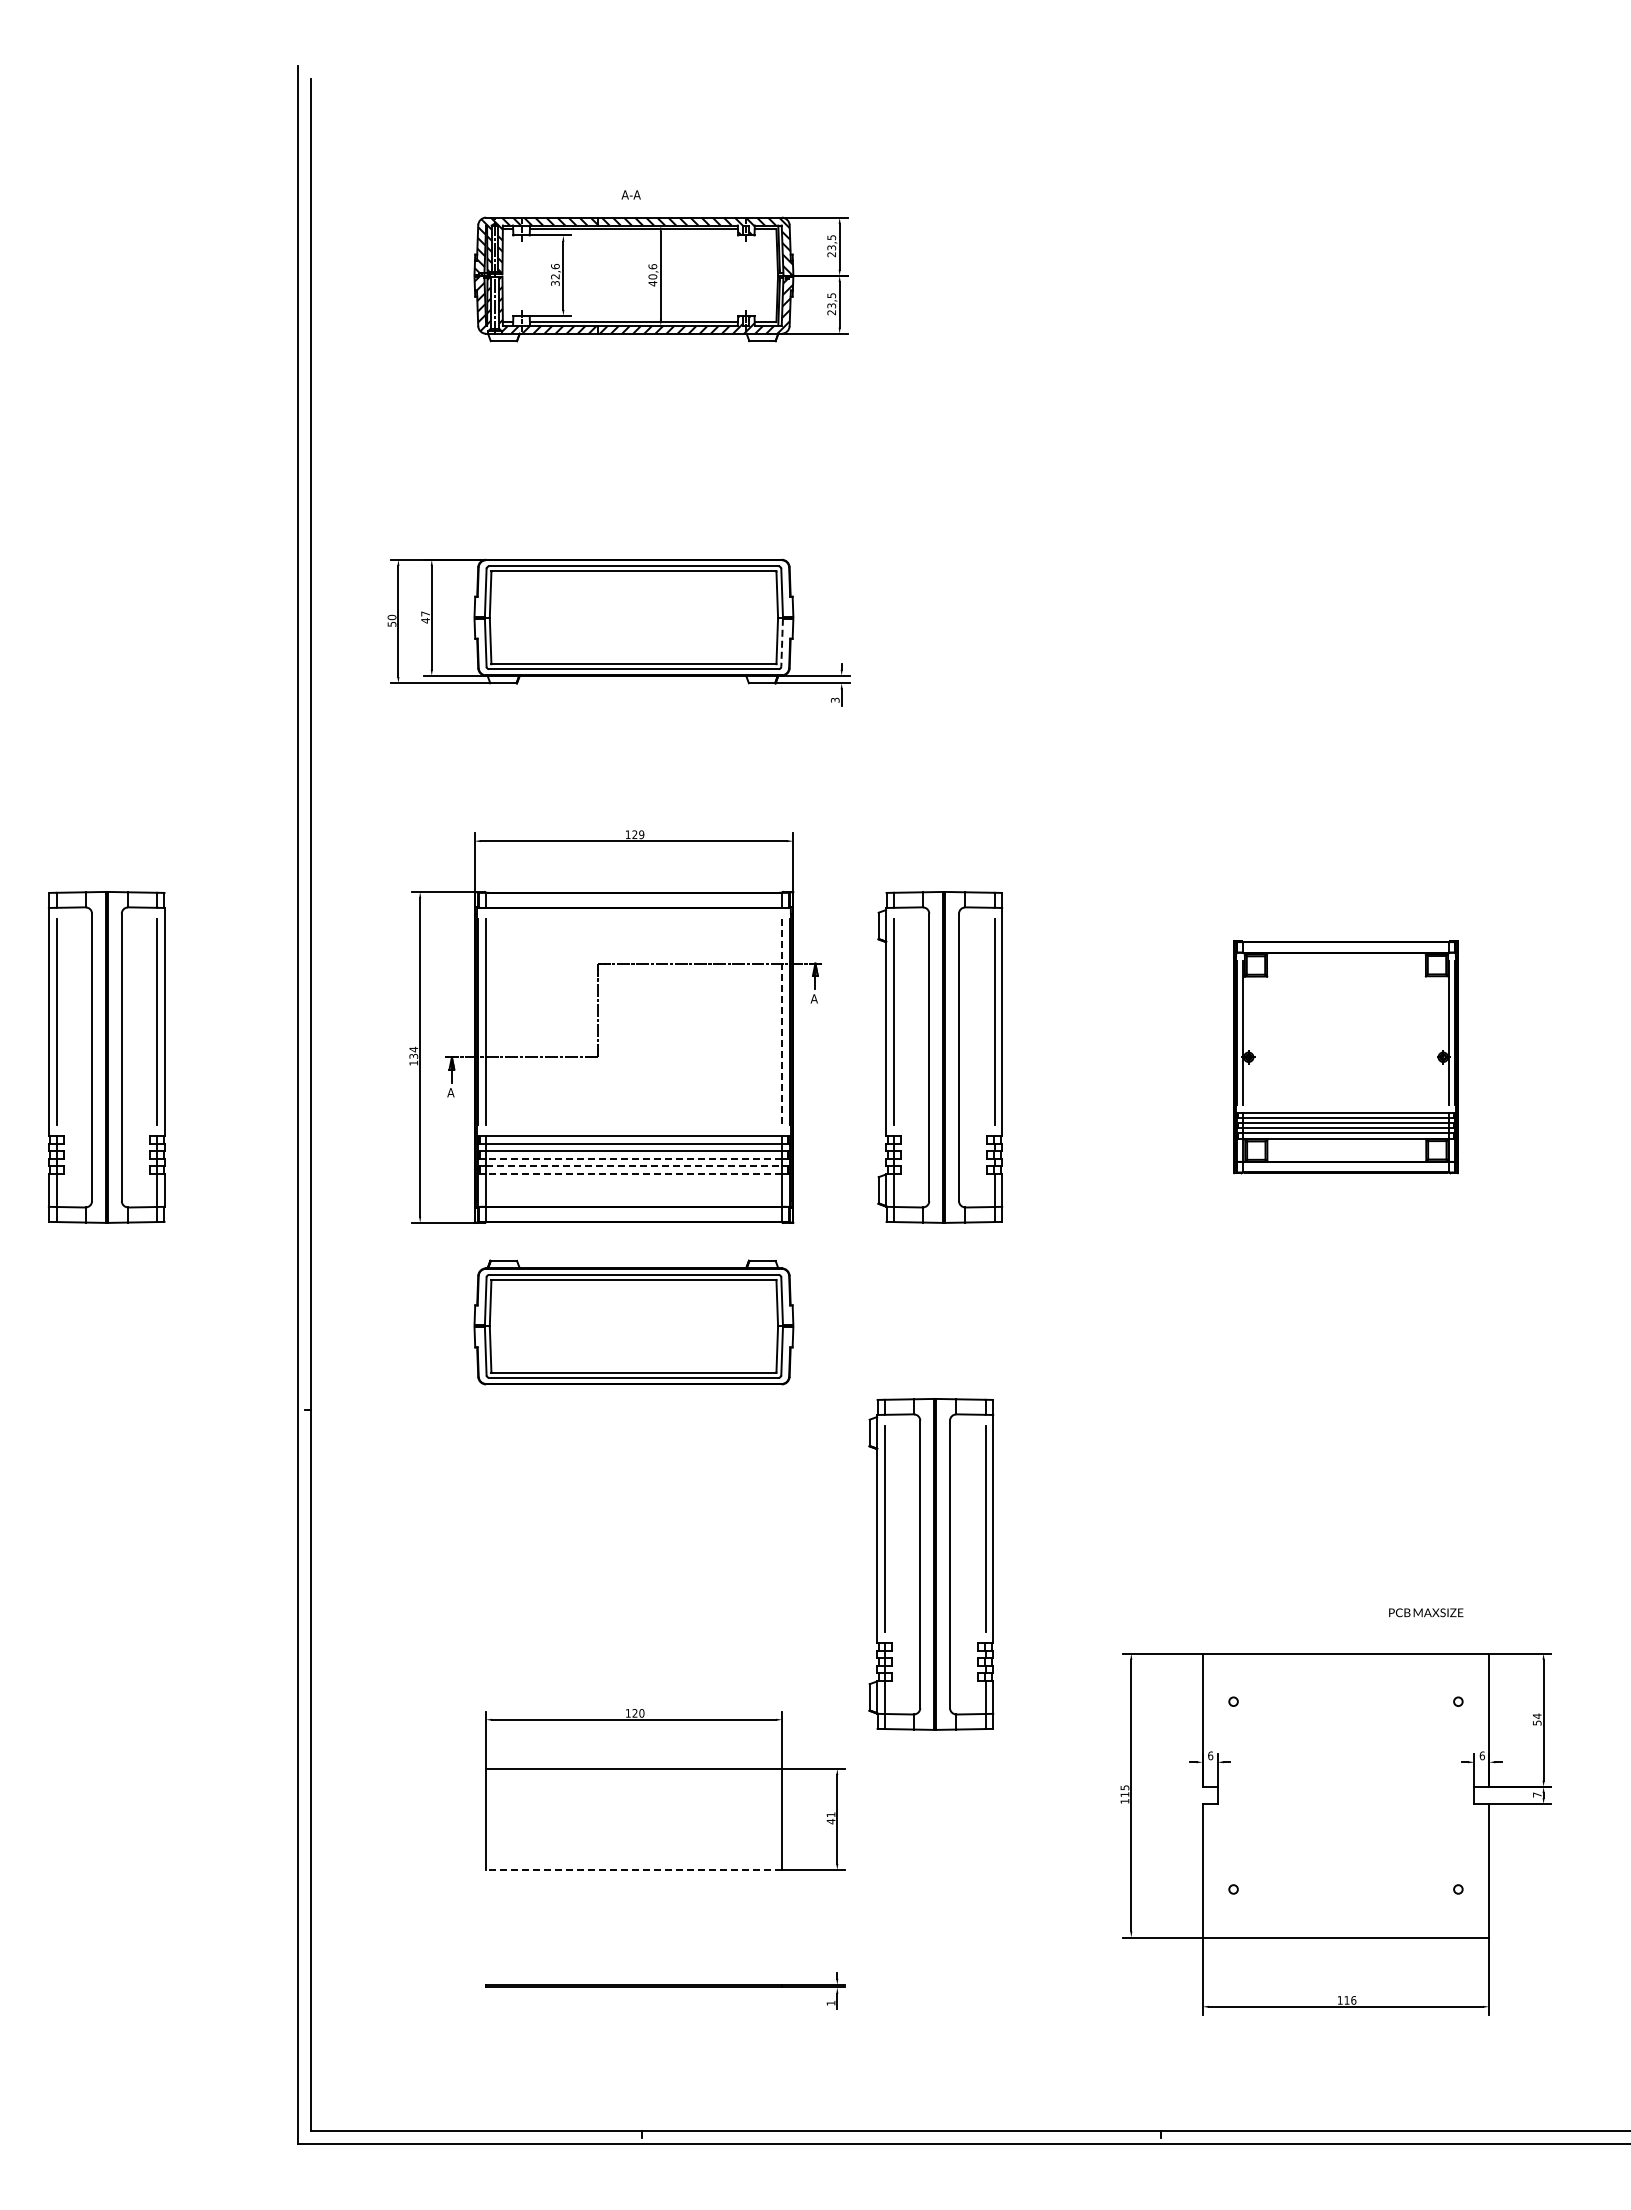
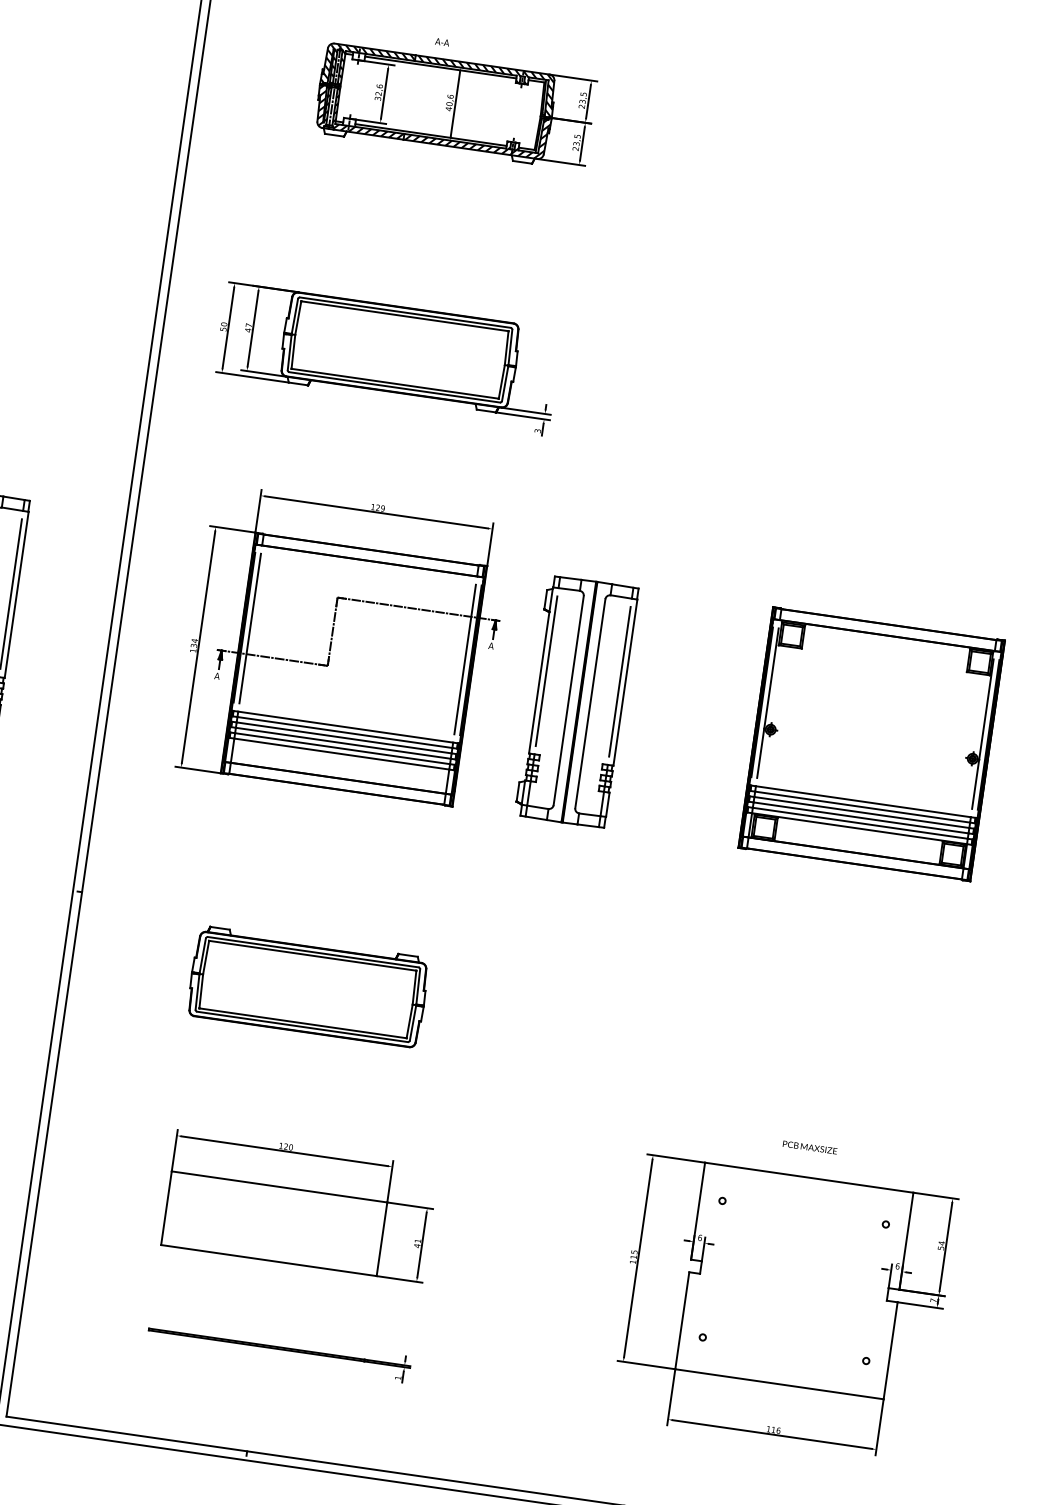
line: (782, 643) -> (505, 384), dashed -> solid
line: (781, 1022) -> (464, 659), dashed -> solid
part: (1345, 1056) -> (871, 743), size x1.43
line: (633, 1158) -> (343, 743), dashed -> solid
line: (633, 1166) -> (342, 748), dashed -> solid
line: (633, 1173) -> (341, 754), dashed -> solid
part: (633, 1322) -> (307, 986), moved
part: (931, 1564) -> (517, 1069), removed
text: (1426, 1612) -> (810, 1147), moved
line: (633, 1870) -> (268, 1260), dashed -> solid

